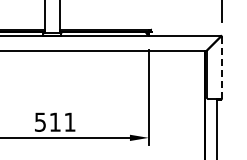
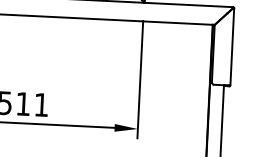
line: (221, 68) -> (231, 47), dashed -> solid

